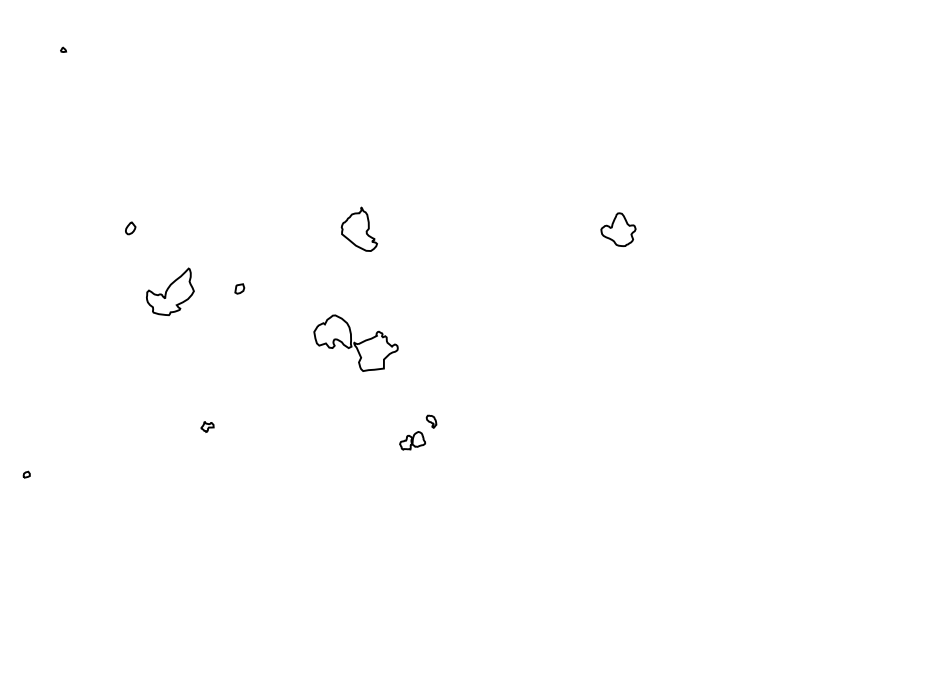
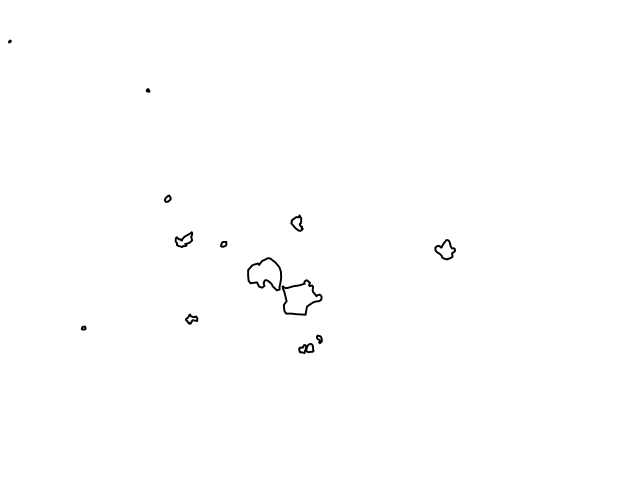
part: (356, 229) -> (296, 222), size x0.6
part: (169, 293) -> (183, 239), size x0.6
part: (356, 342) -> (284, 286), size x1.6
part: (206, 427) -> (190, 319), size x1.6

